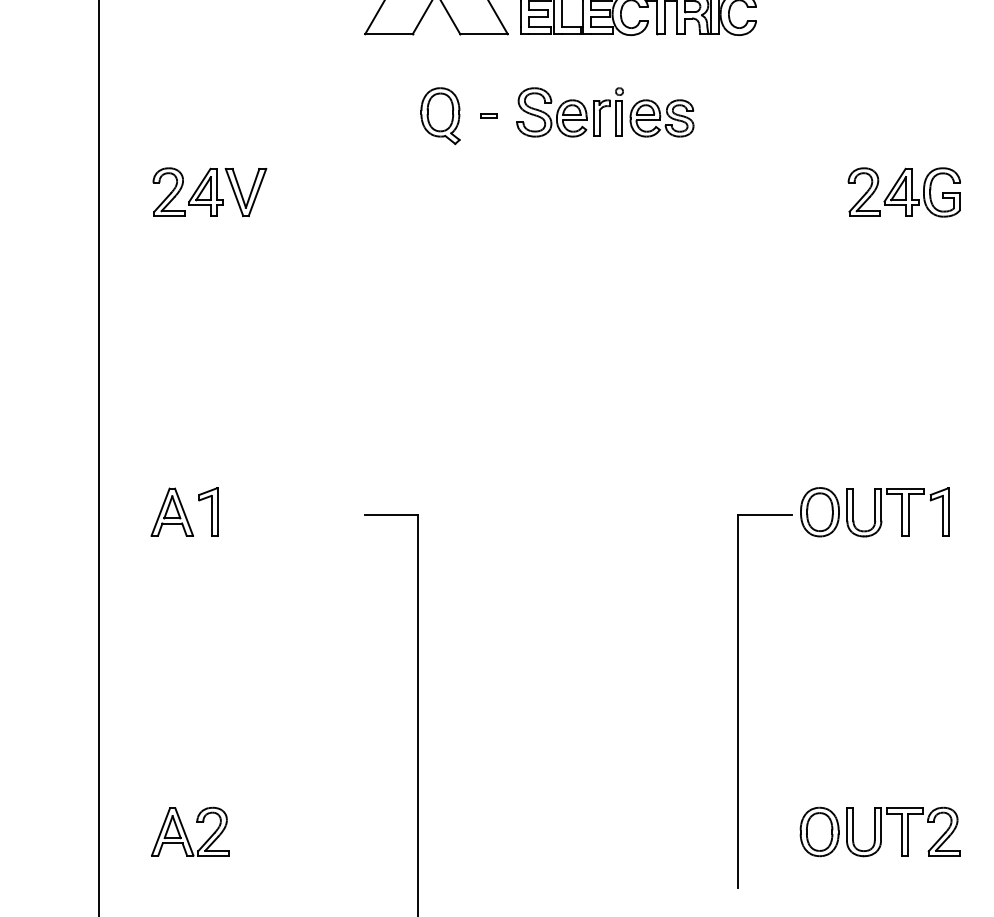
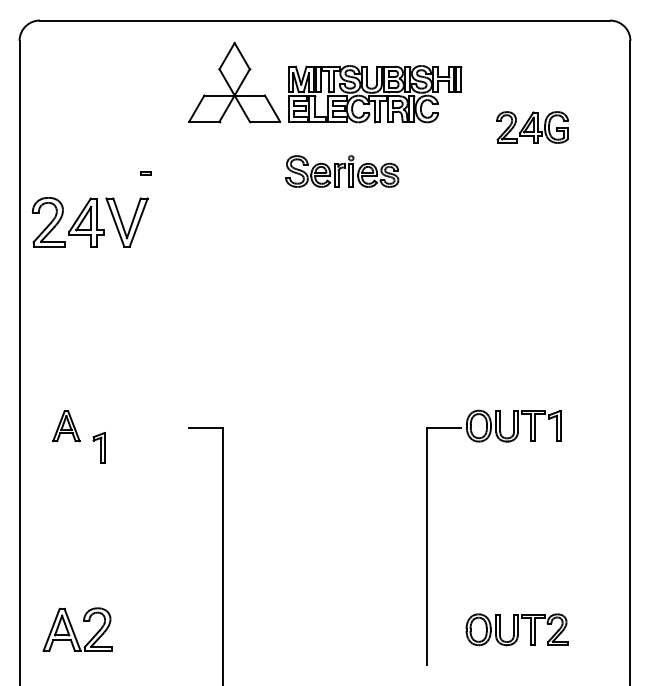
part: (440, 115) -> (237, 173), removed
part: (488, 115) -> (145, 173), moved
part: (210, 192) -> (90, 222), size x1.6
part: (904, 192) -> (532, 127), moved
part: (206, 511) -> (98, 447), moved
part: (189, 831) -> (77, 629), size x1.4

